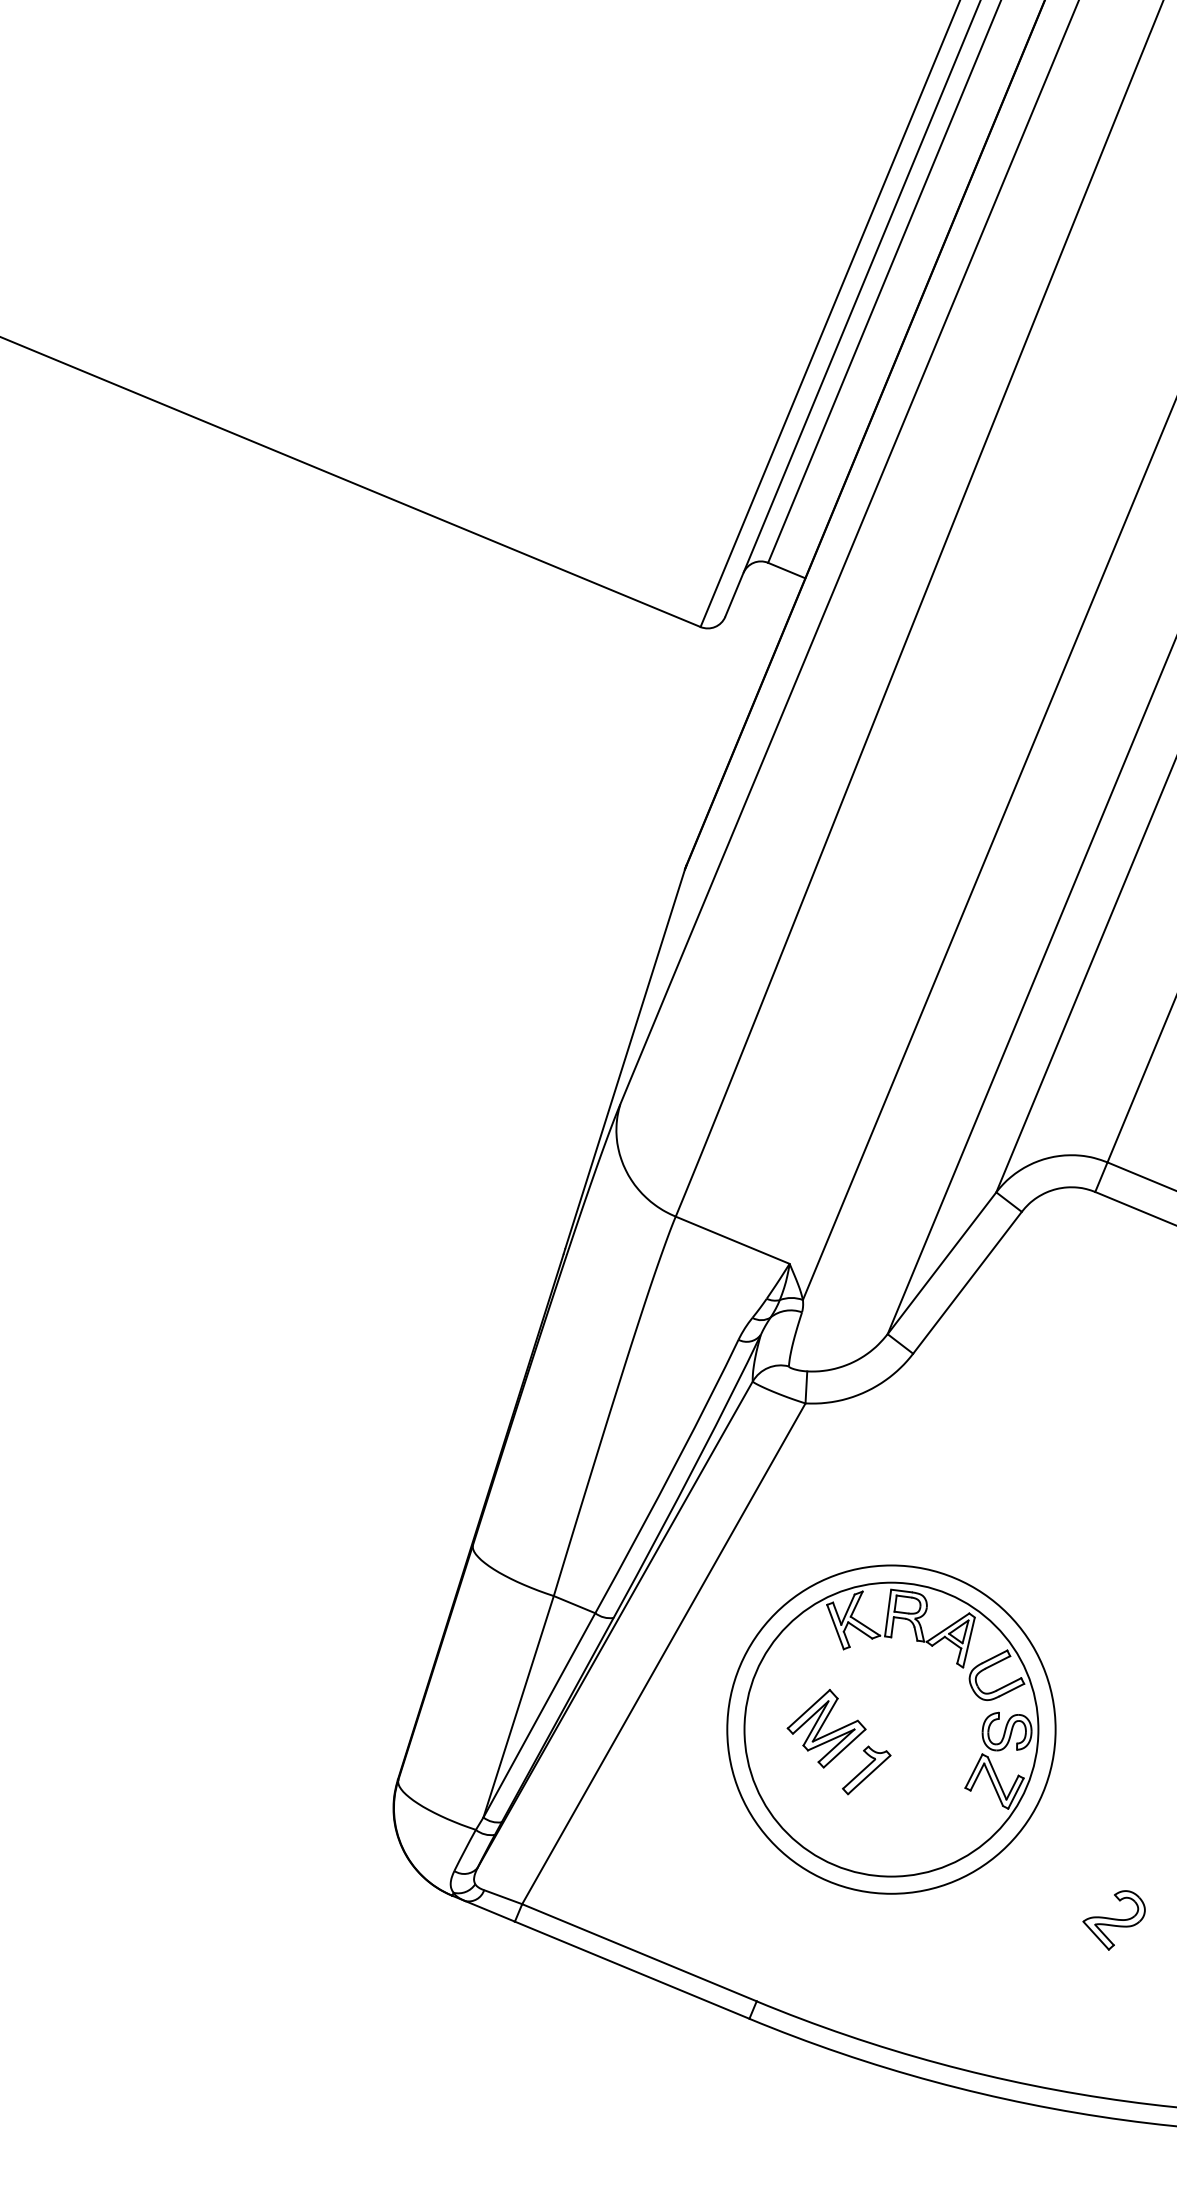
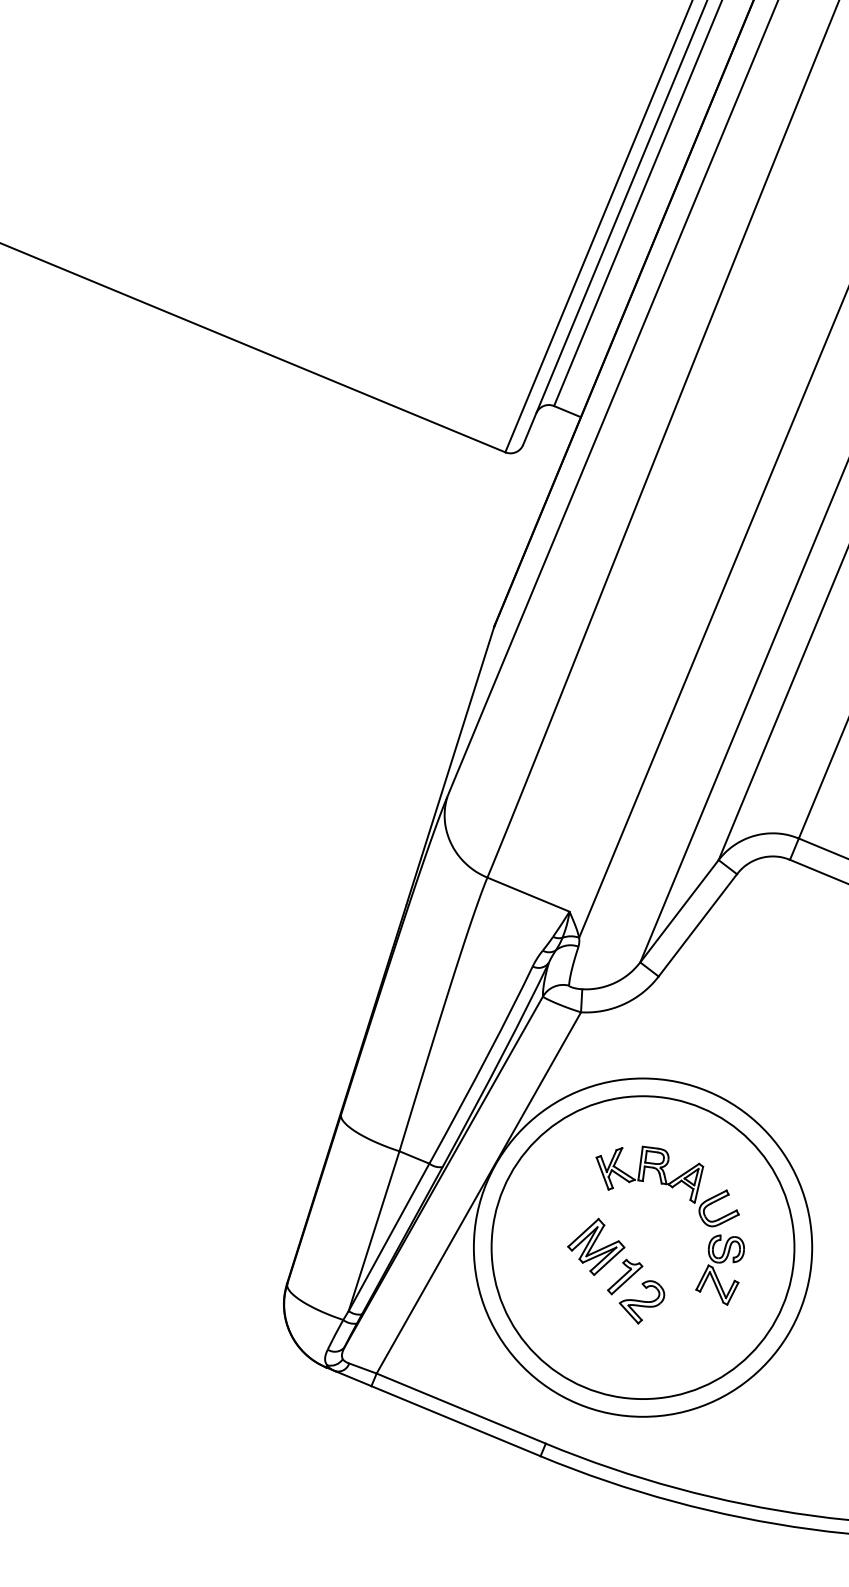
circle: (890, 1729) -> (642, 1247), size x1.43
circle: (891, 1729) -> (643, 1247), size x1.43
part: (1113, 1920) -> (641, 1302), moved

